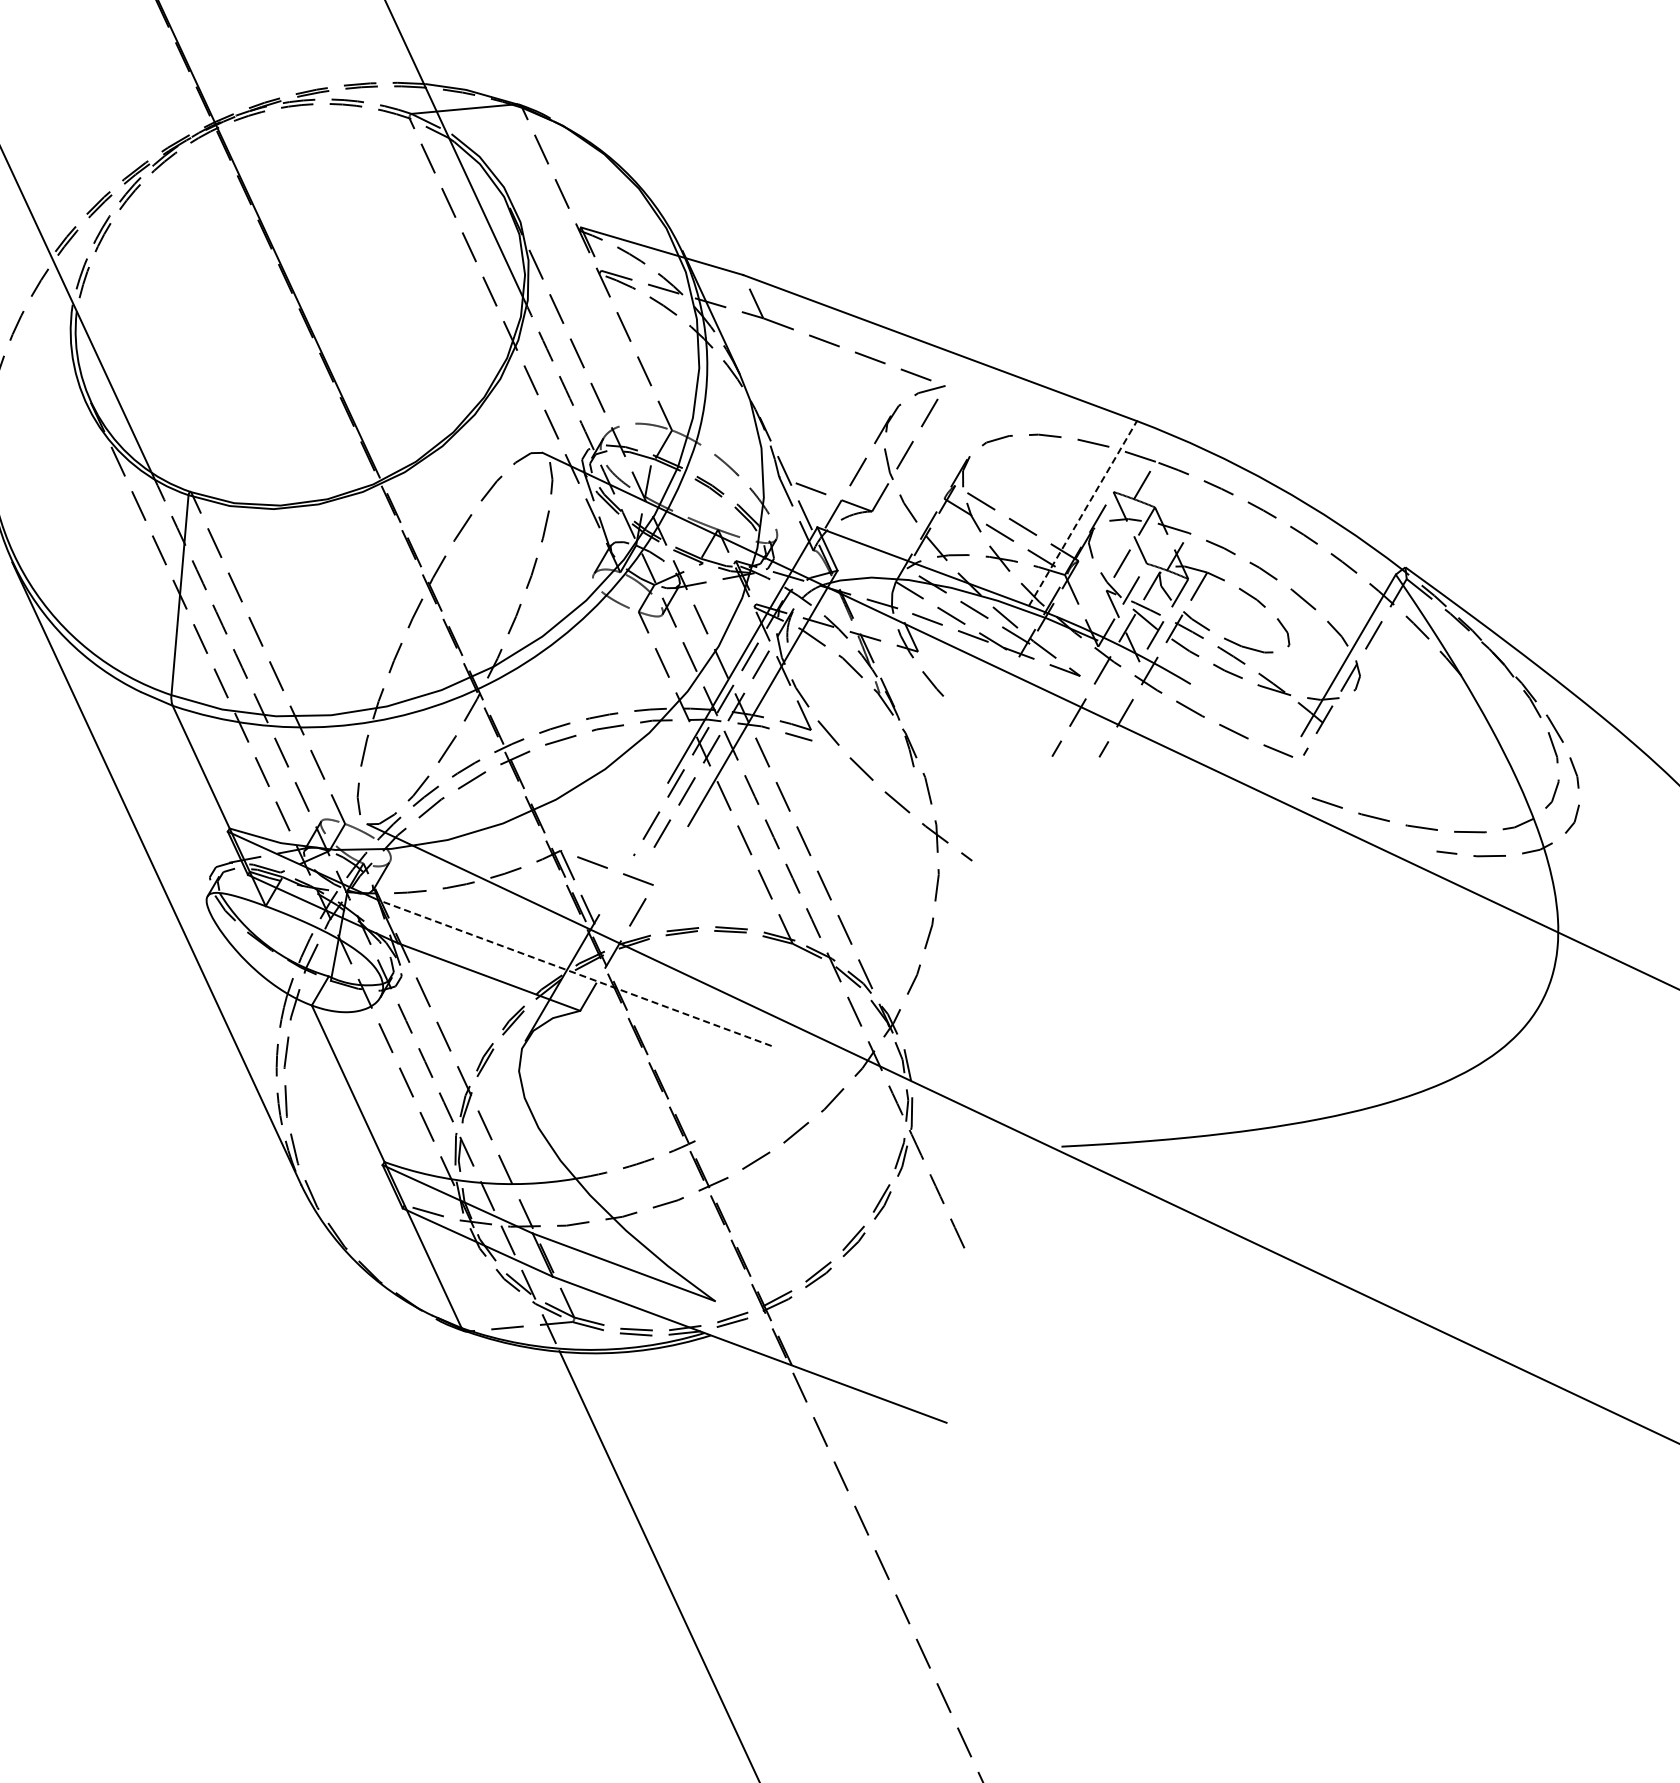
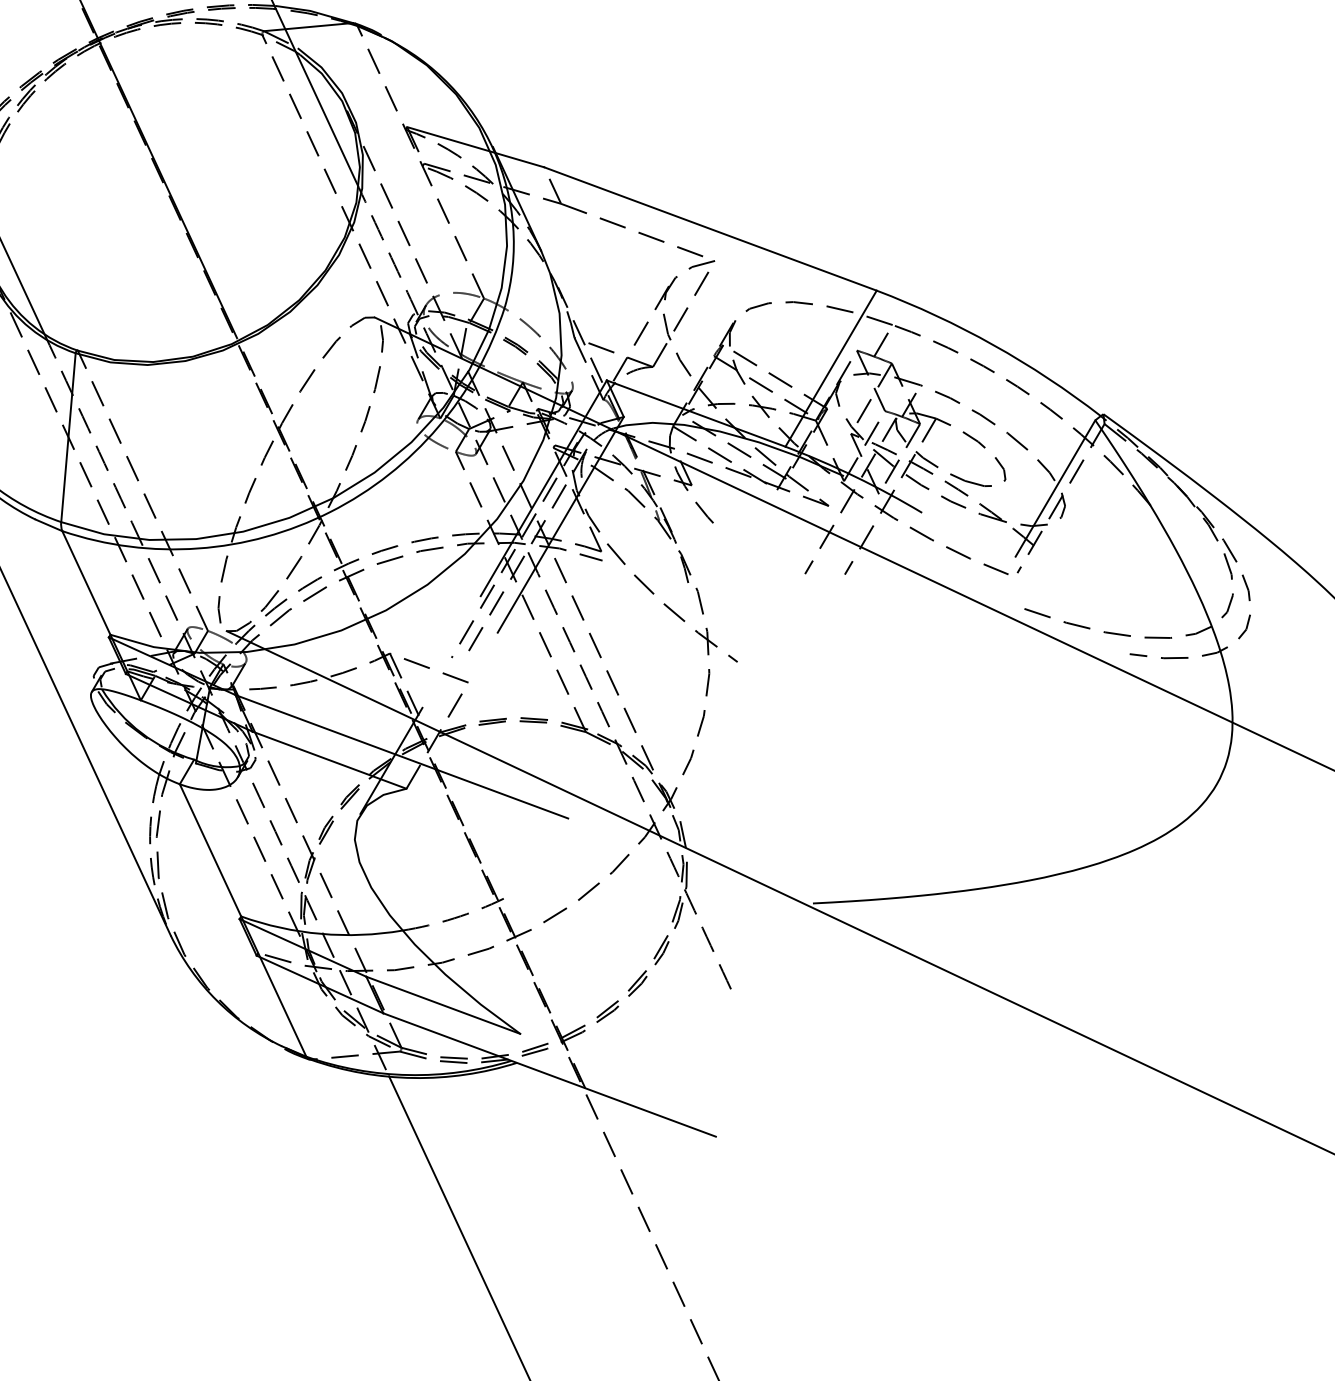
line: (1083, 513) -> (831, 368), dashed -> solid
line: (574, 972) -> (401, 756), dashed -> solid

